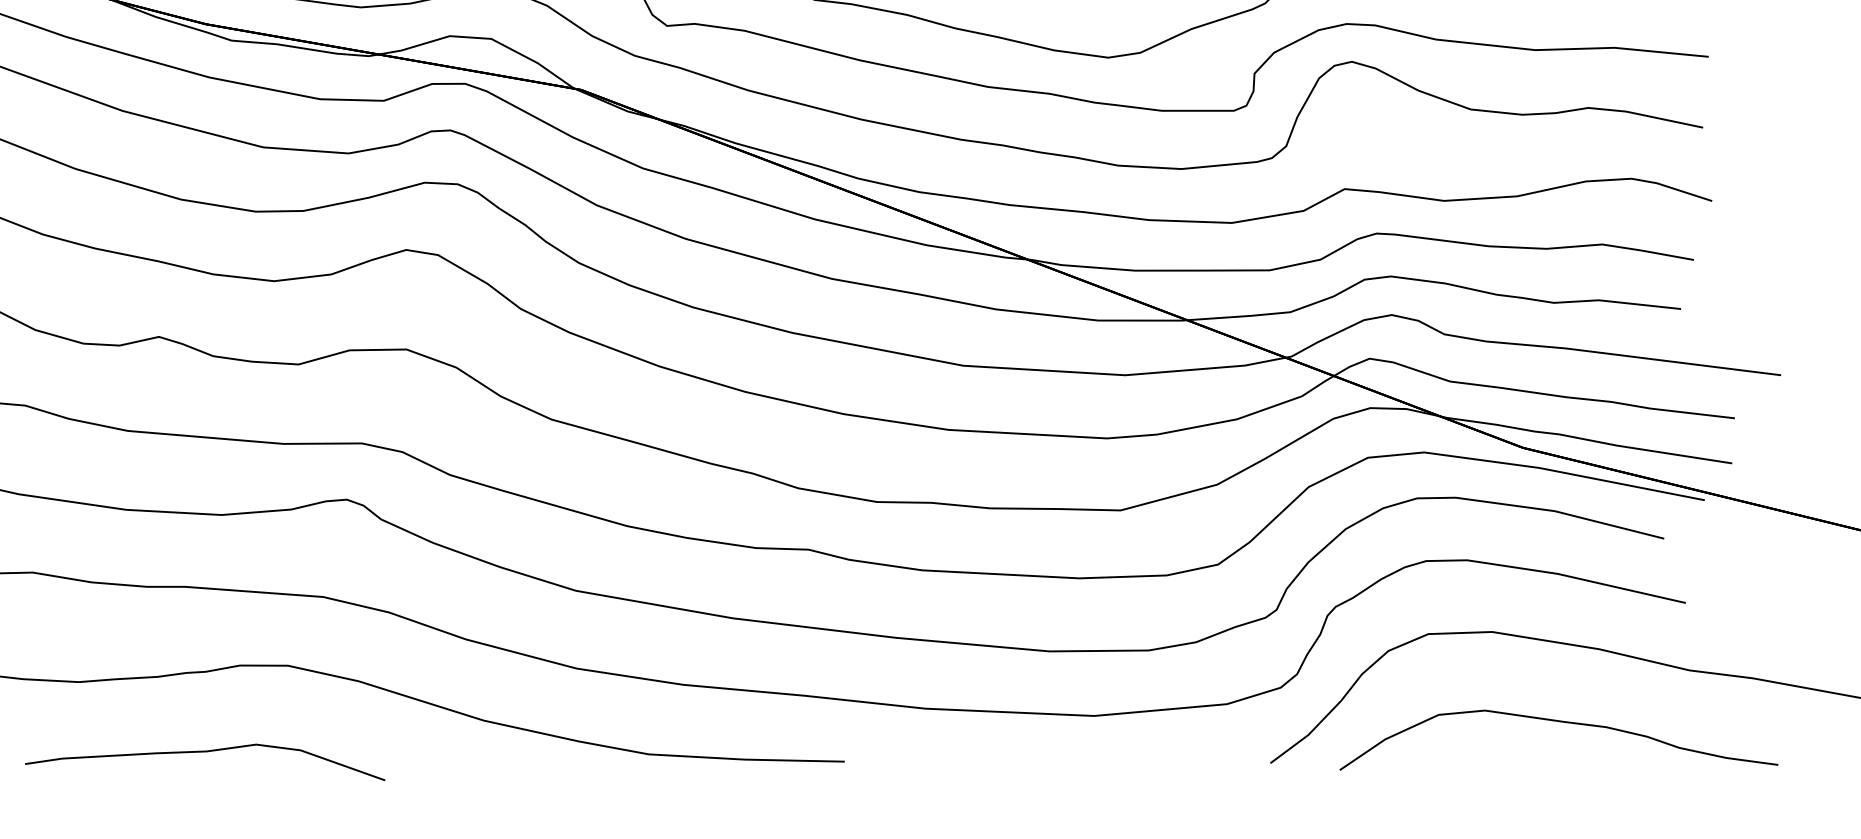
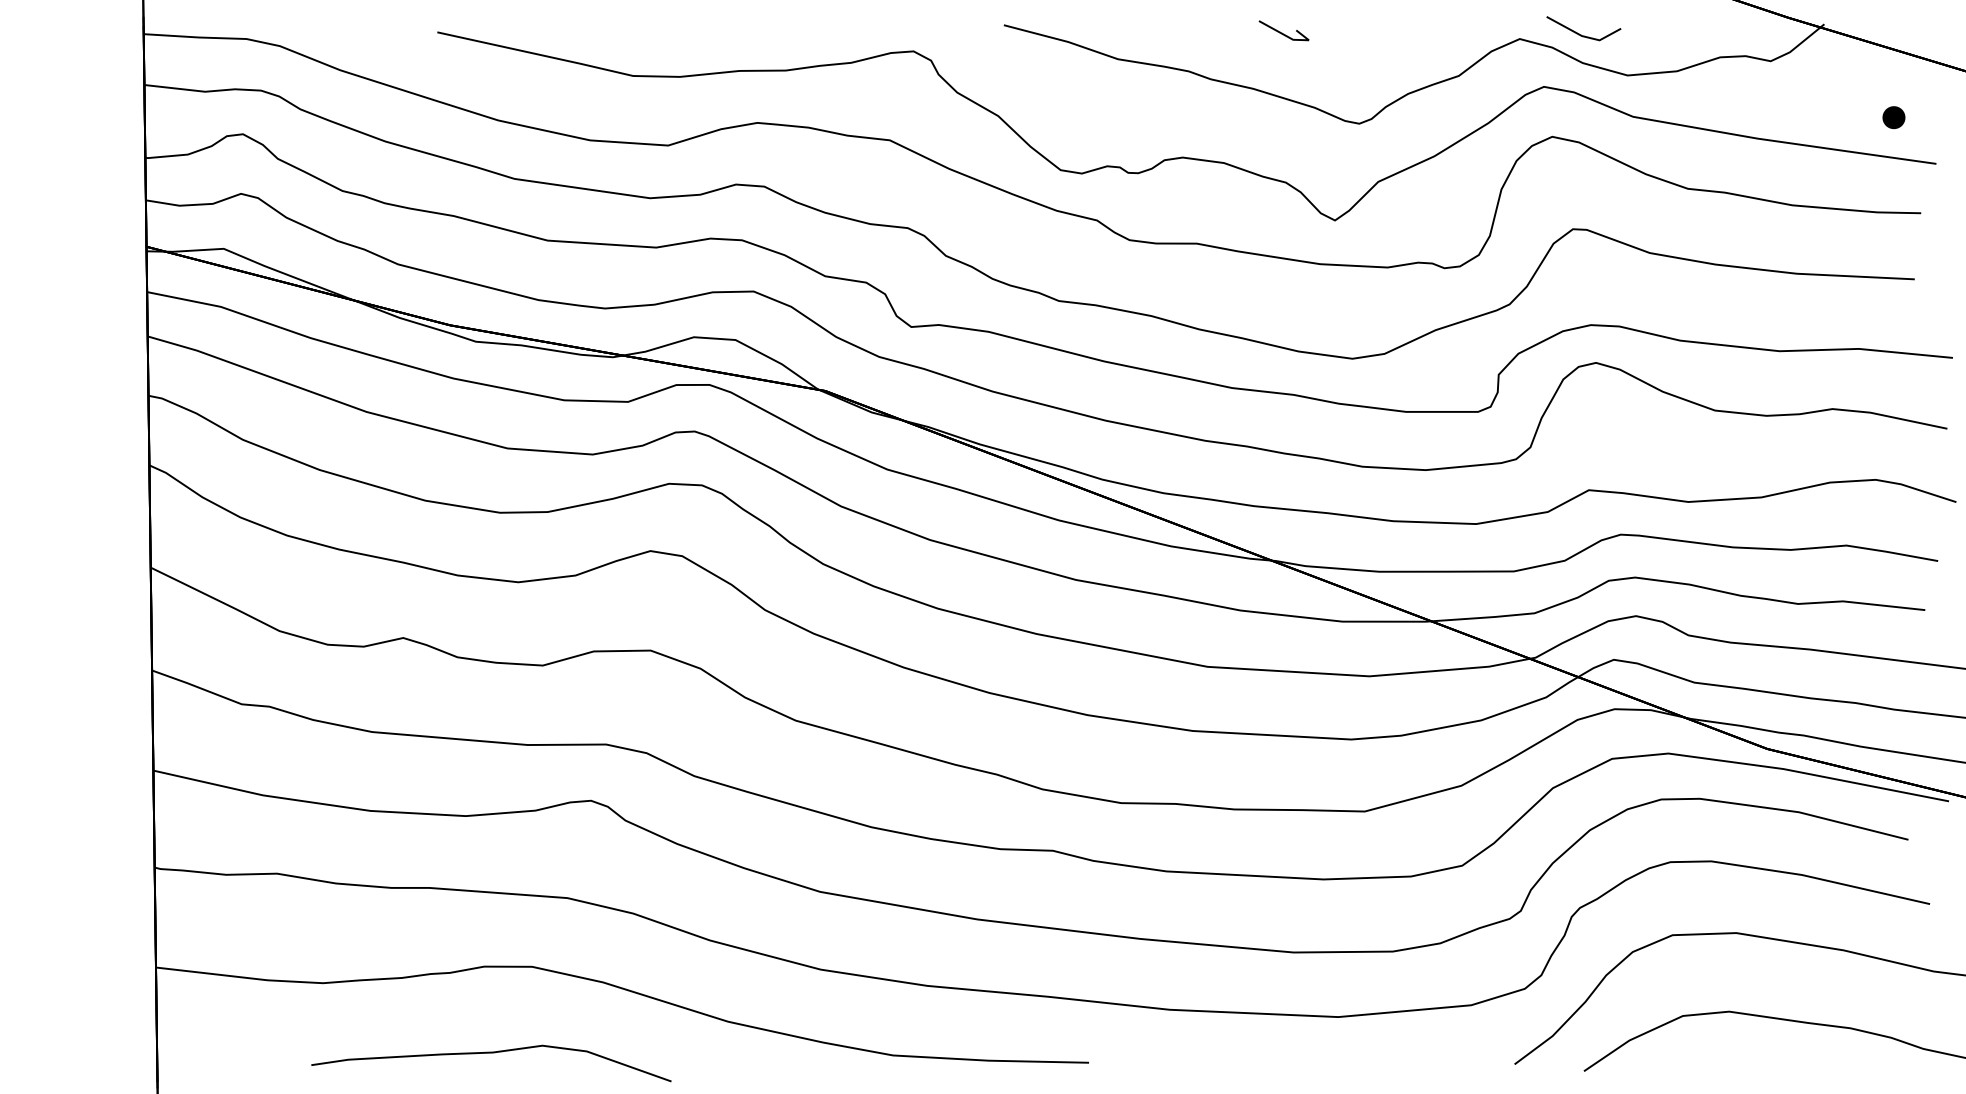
curve: (205, 752) -> (491, 1053), moved

